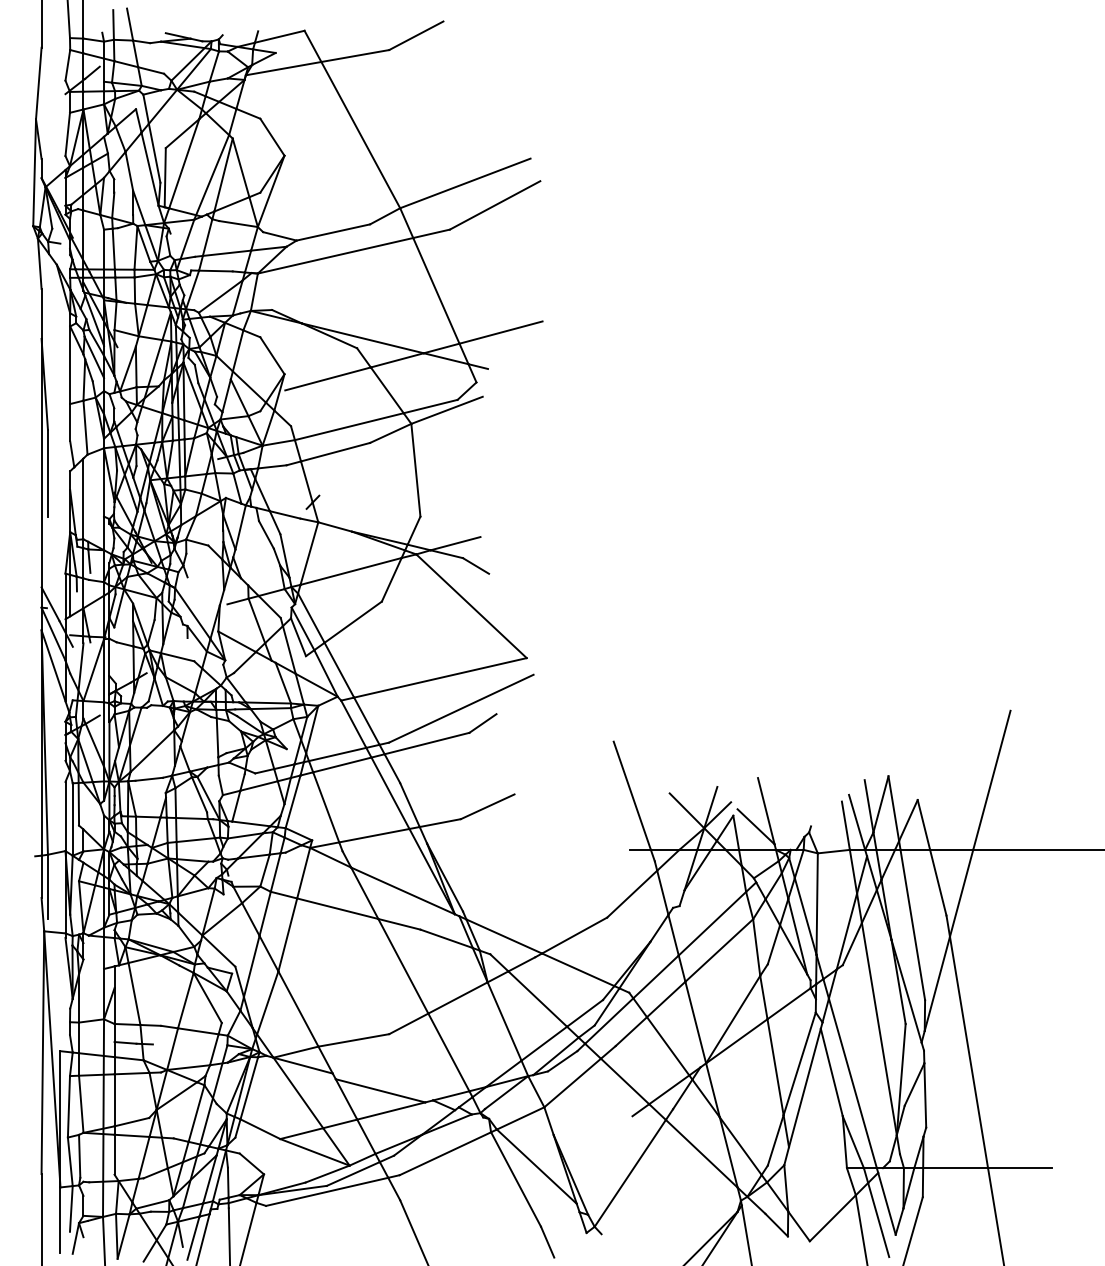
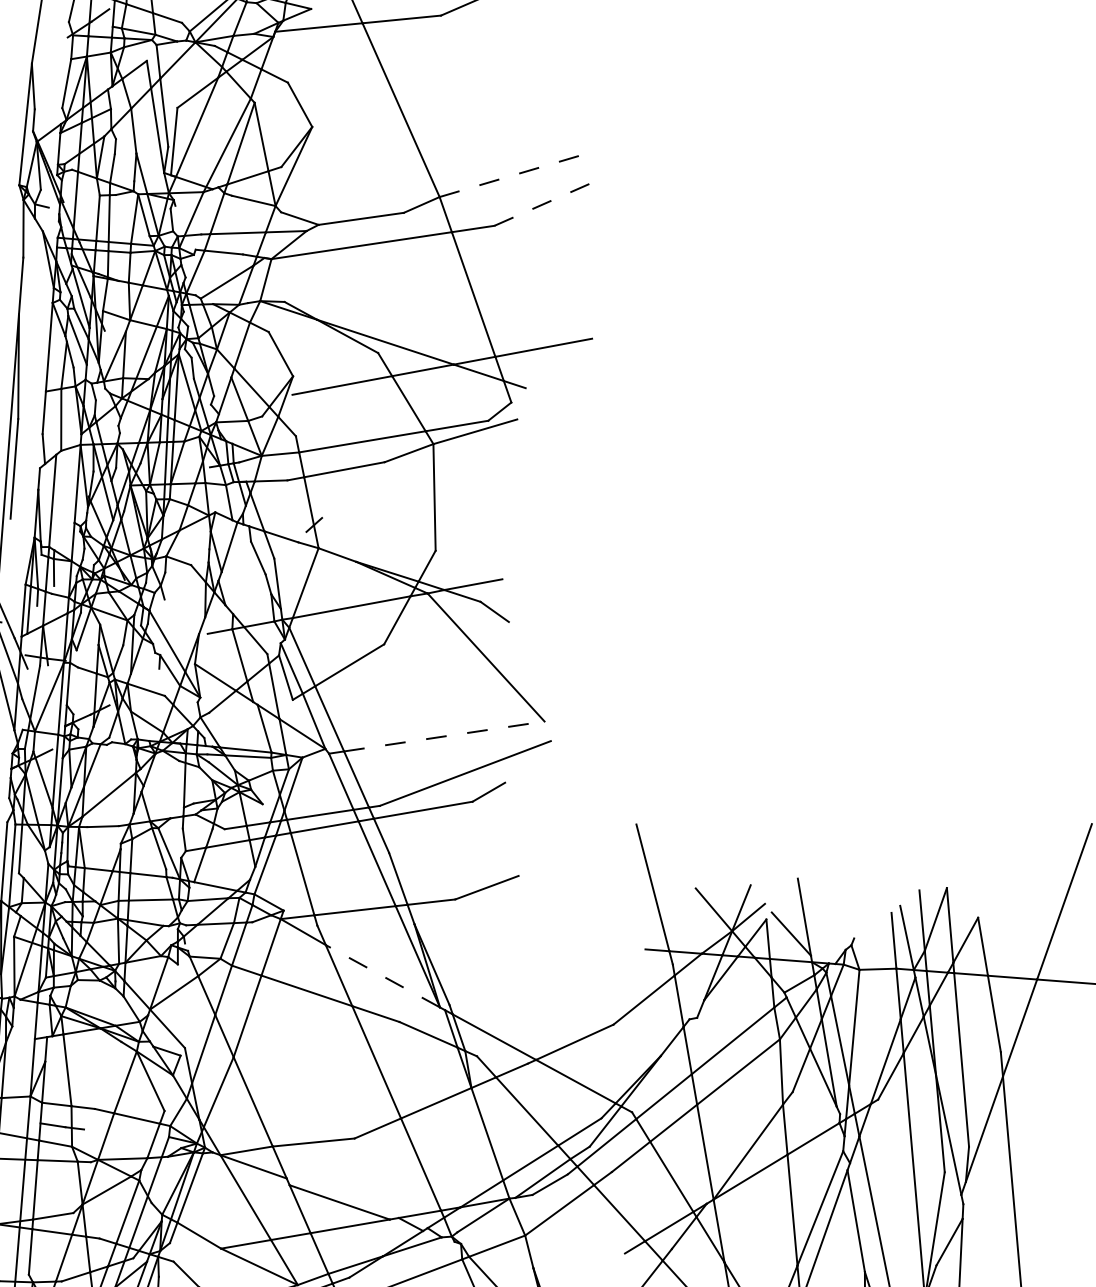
line: (465, 183) -> (516, 174), solid -> dashed
line: (495, 205) -> (548, 202), solid -> dashed
line: (440, 677) -> (444, 736), solid -> dashed
line: (403, 890) -> (383, 975), solid -> dashed

